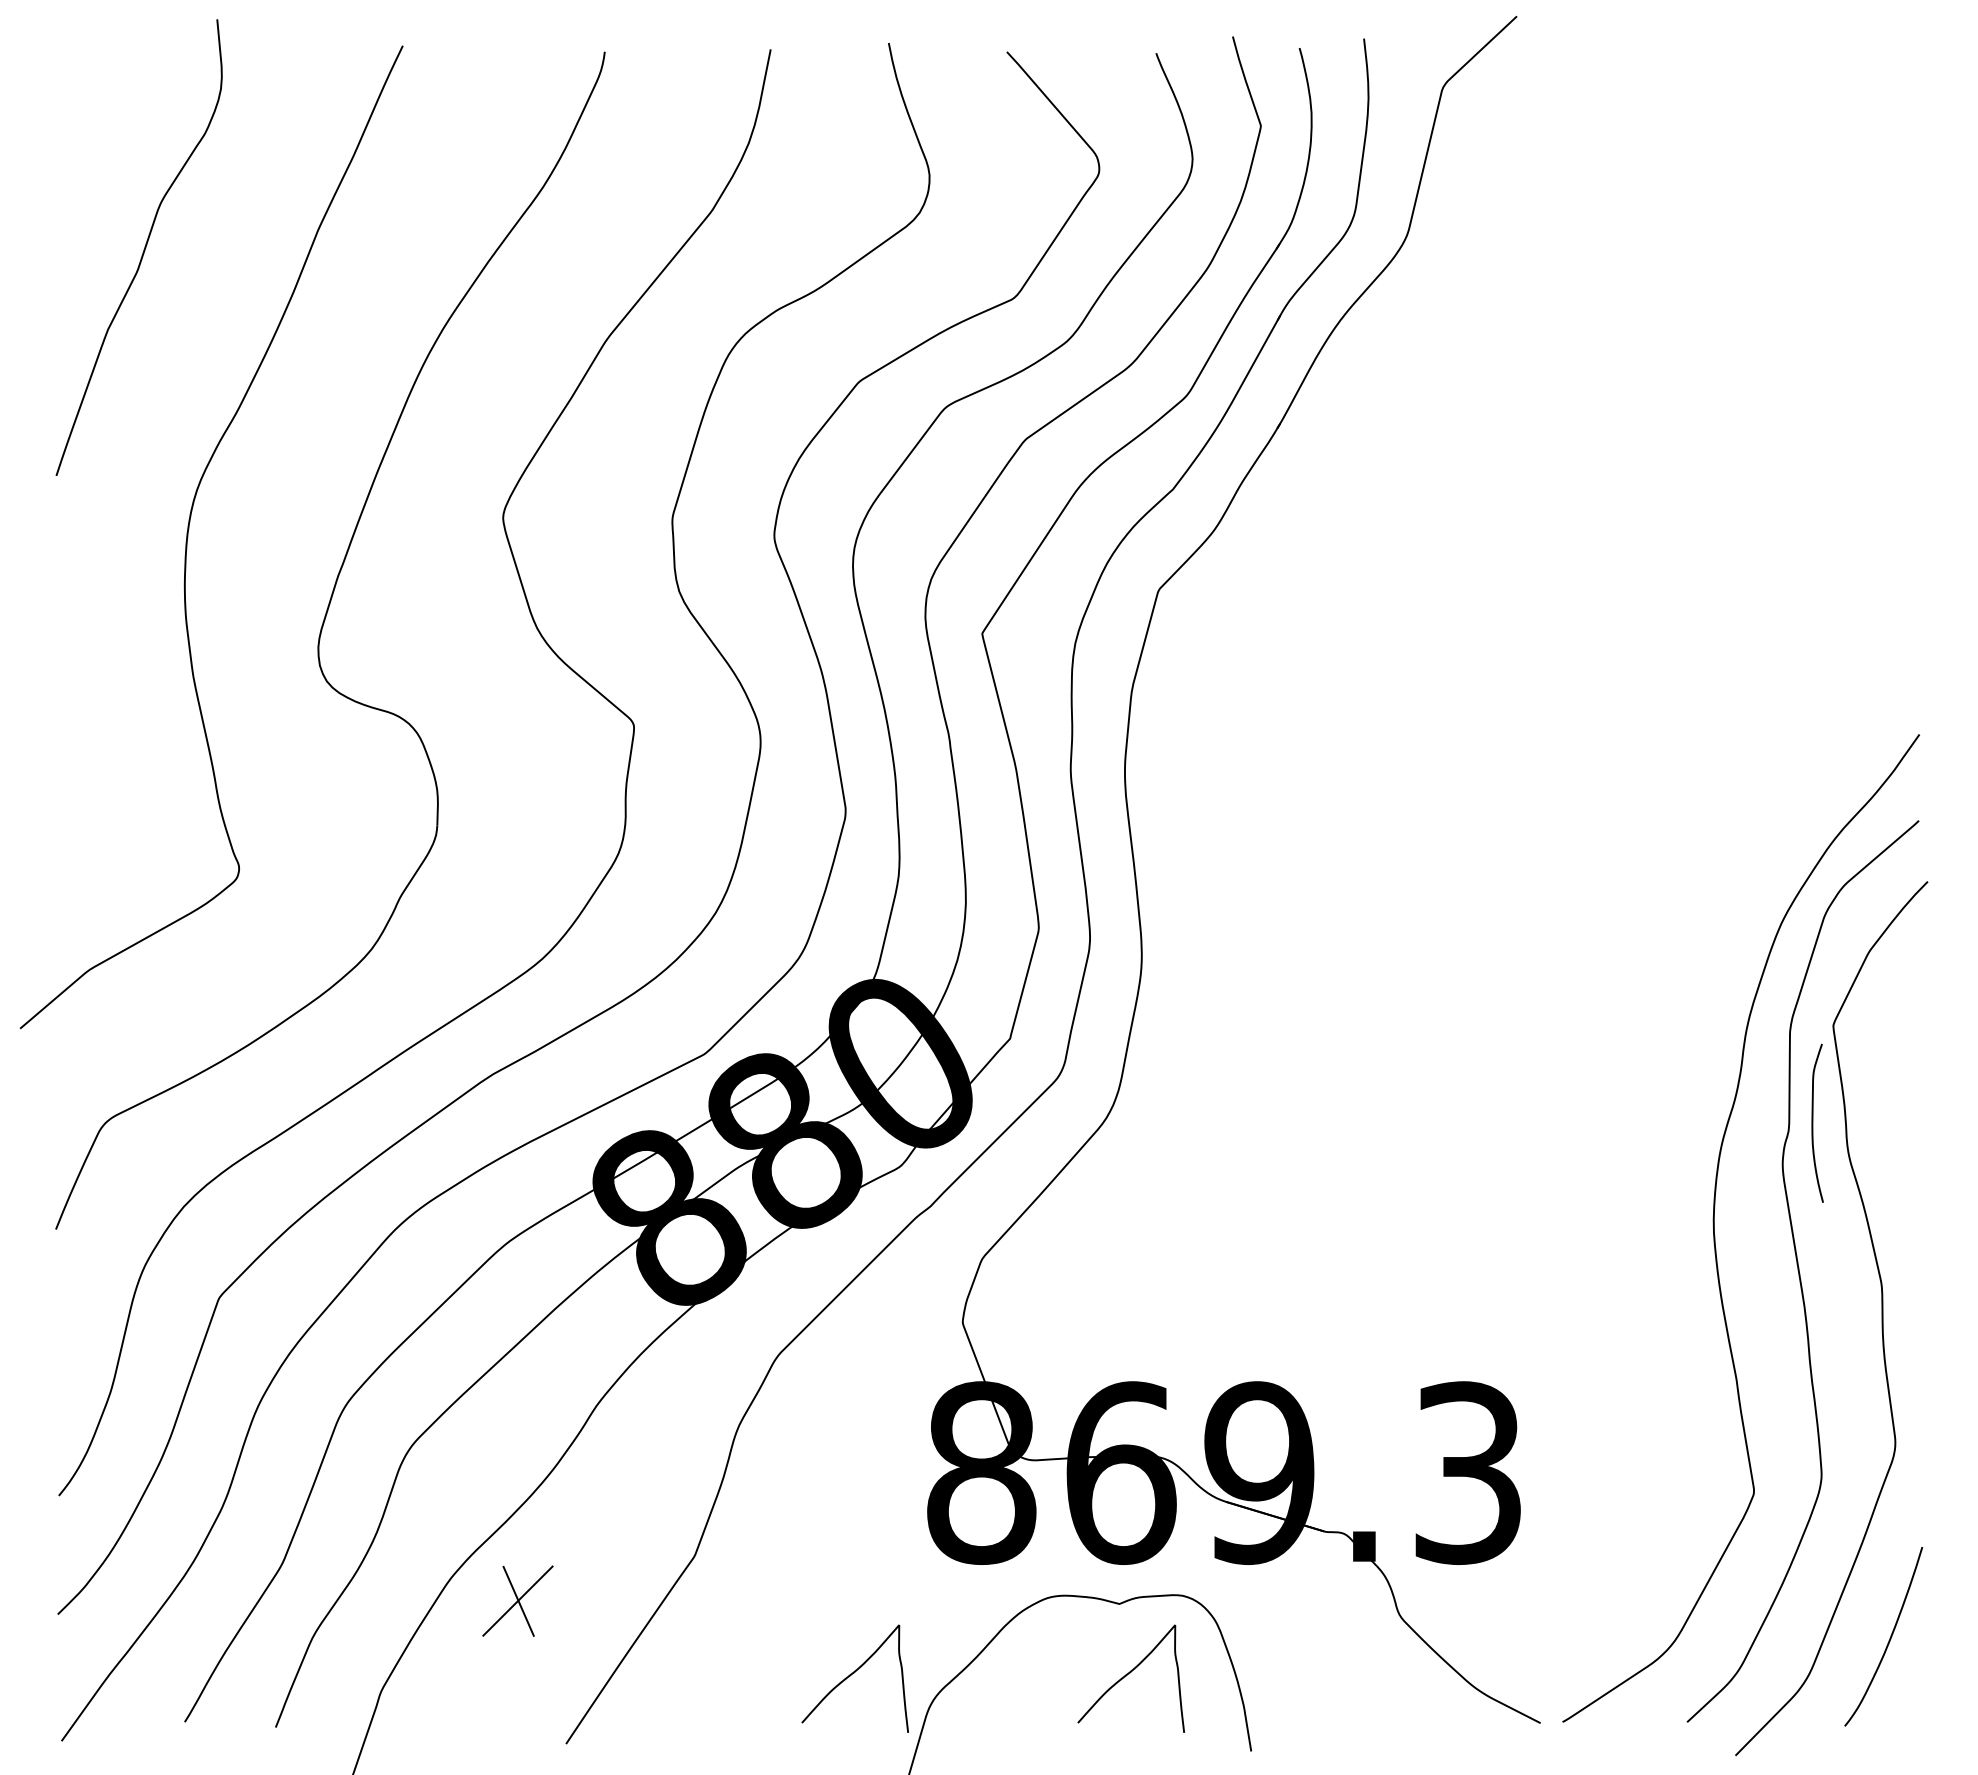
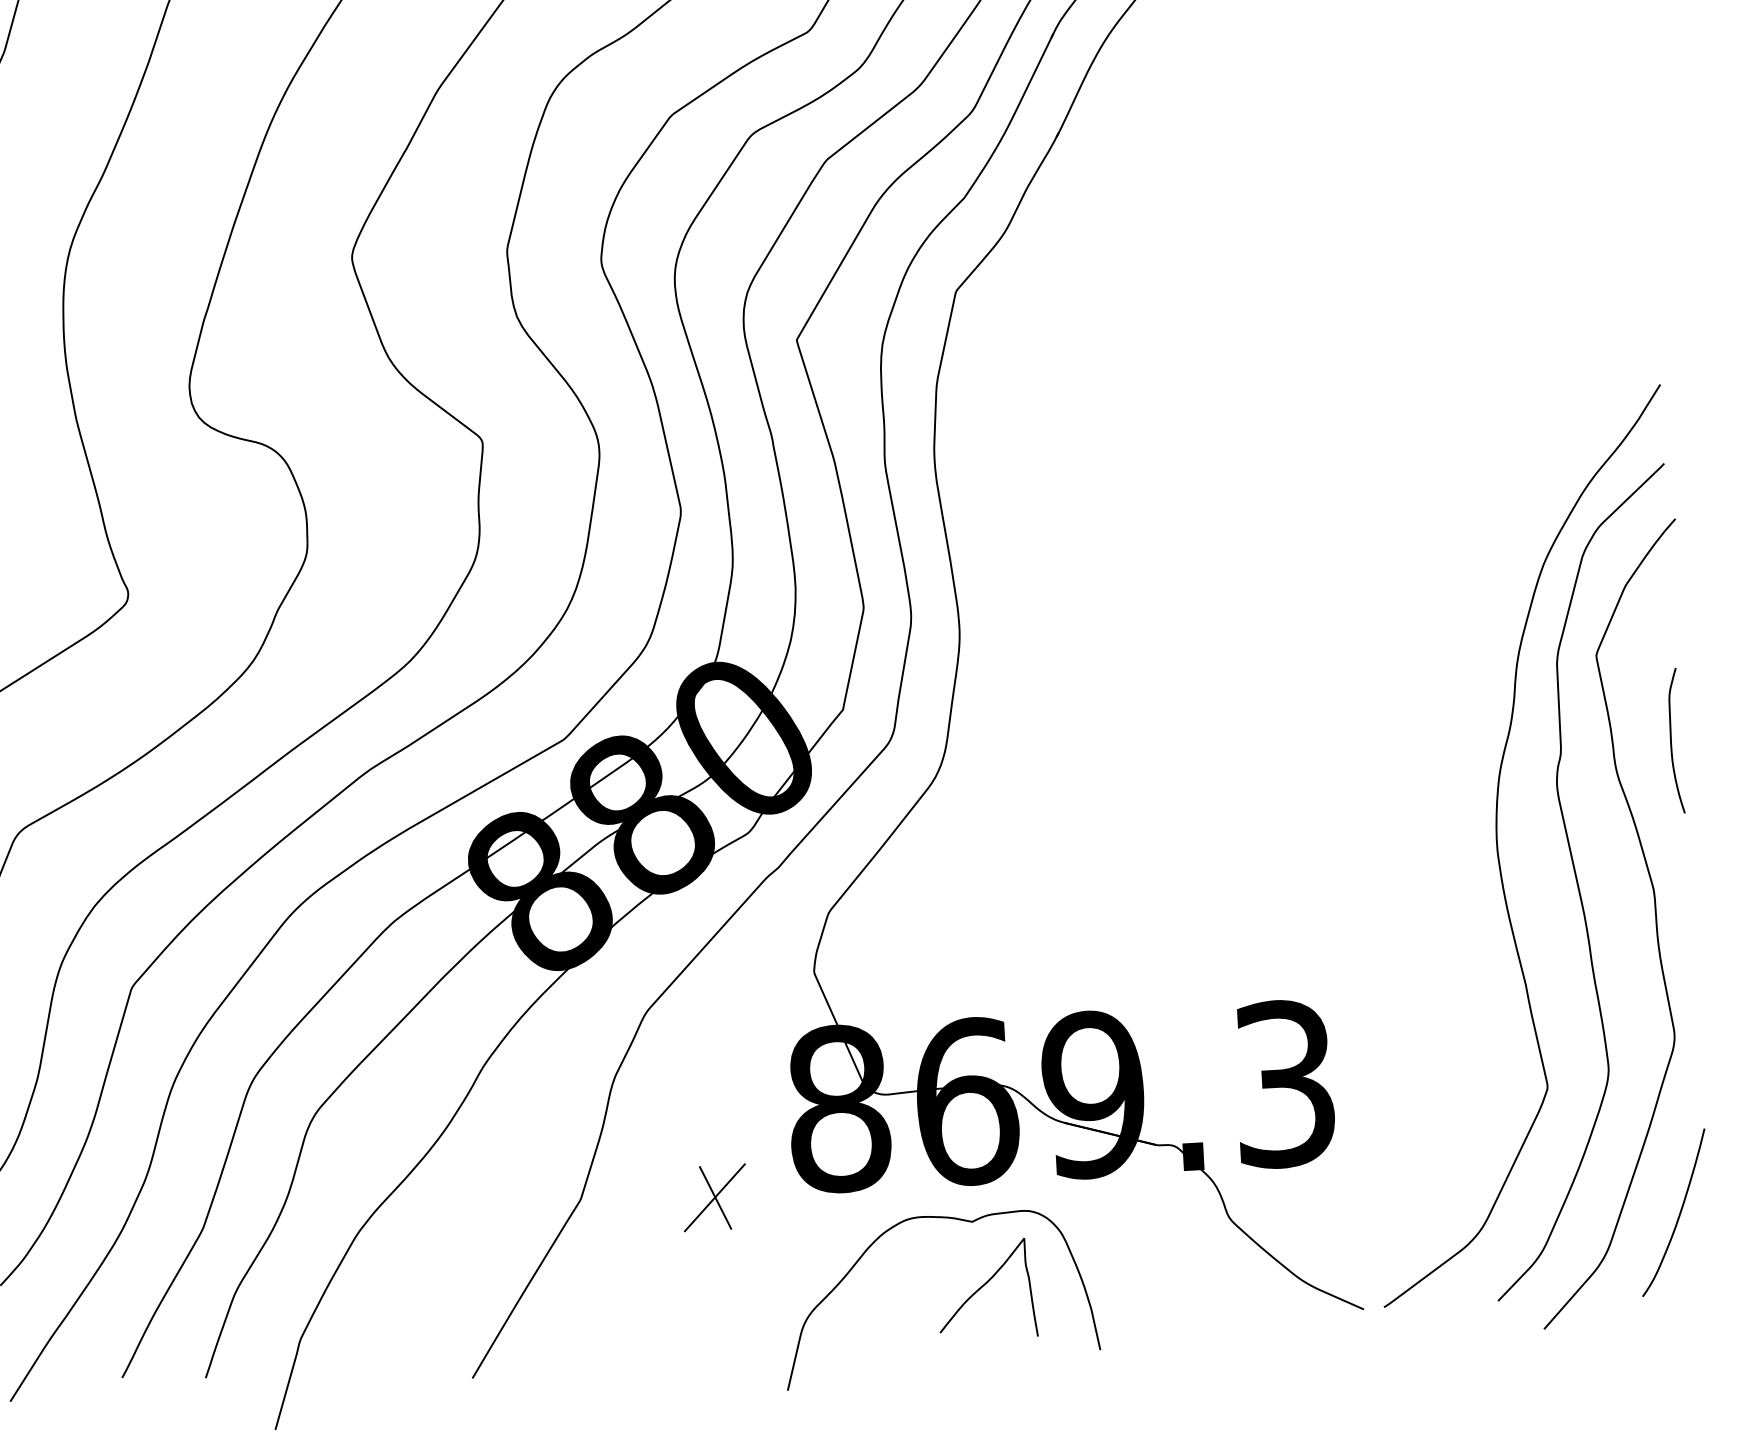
curve: (1813, 1122) -> (1671, 740), moved
part: (517, 1600) -> (714, 1197), moved
curve: (851, 1675) -> (730, 1301), removed

